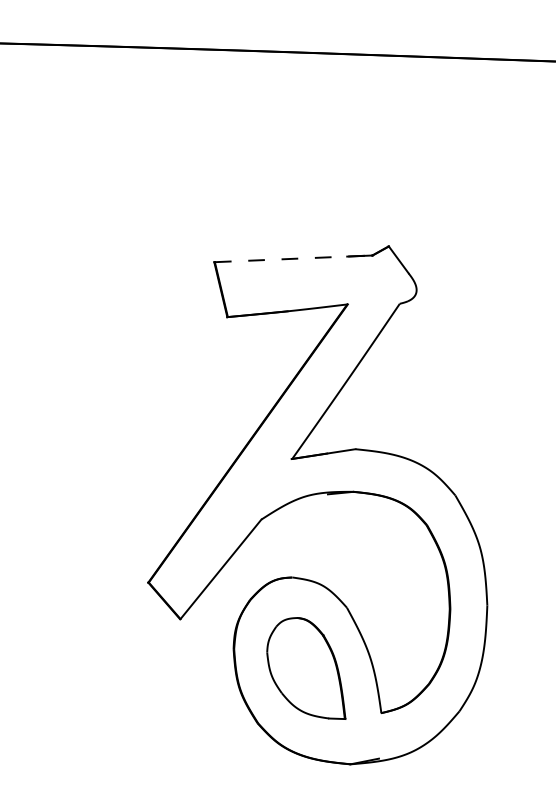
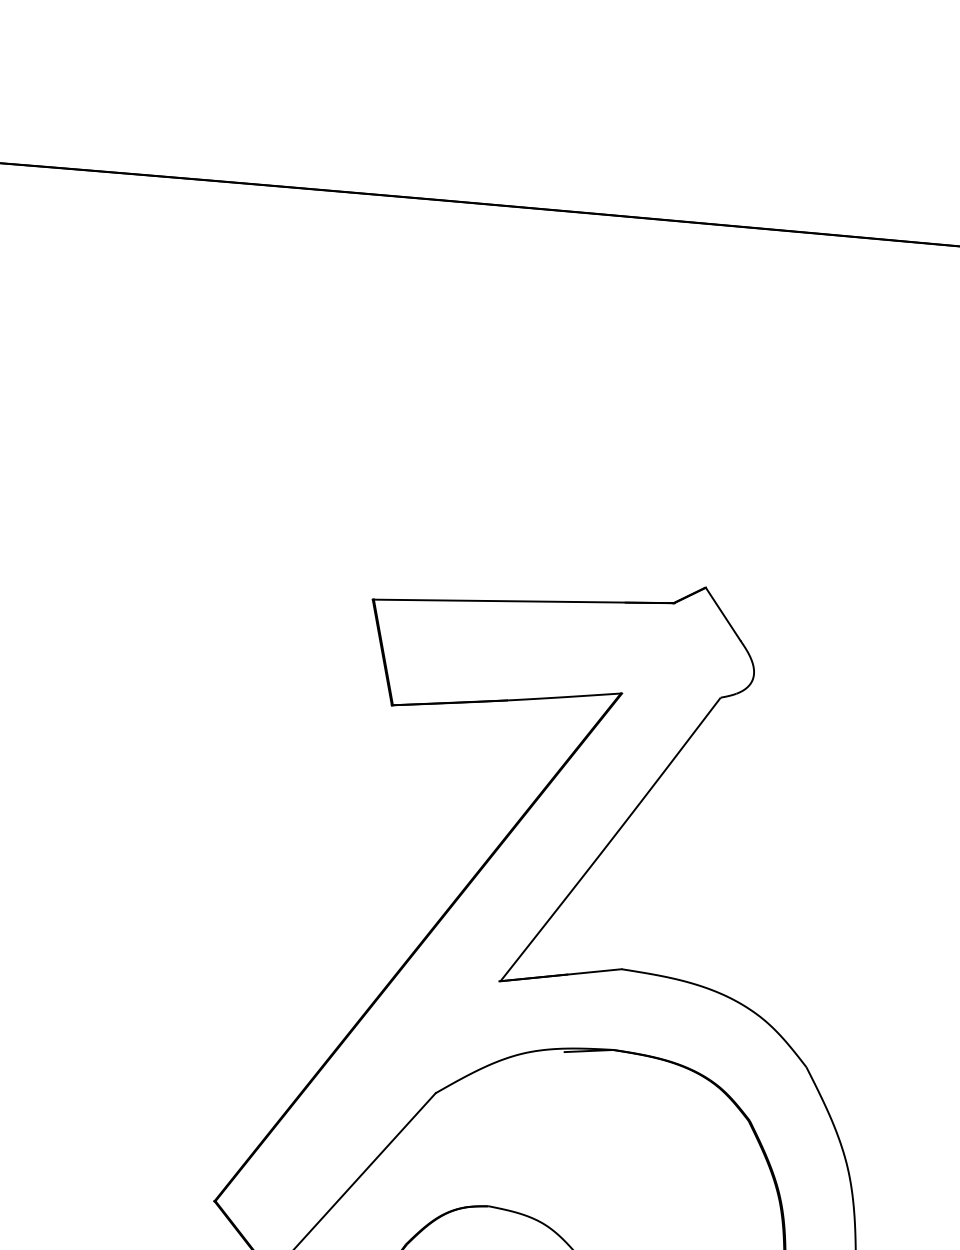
line: (294, 258) -> (525, 600), dashed -> solid

